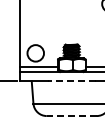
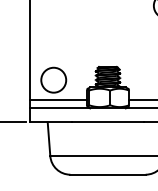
line: (71, 81) -> (107, 122), dashed -> solid
line: (71, 116) -> (107, 175), dashed -> solid

